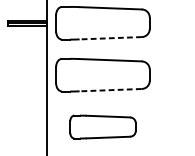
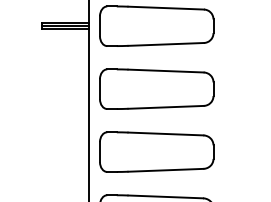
line: (111, 38) -> (166, 44), dashed -> solid
line: (111, 90) -> (166, 107), dashed -> solid
part: (102, 126) -> (156, 151), size x1.43

